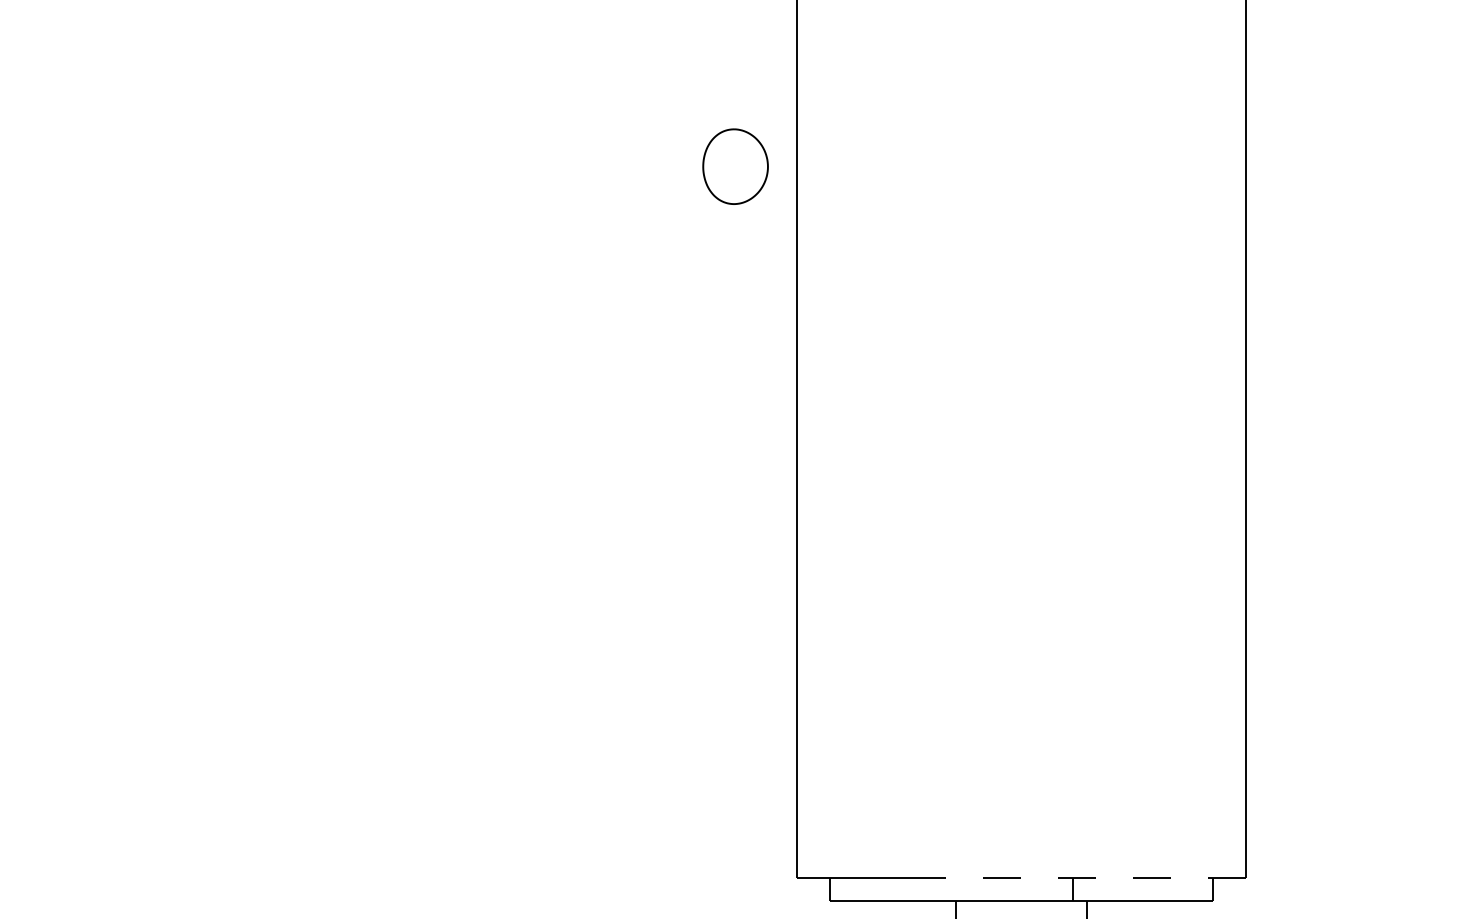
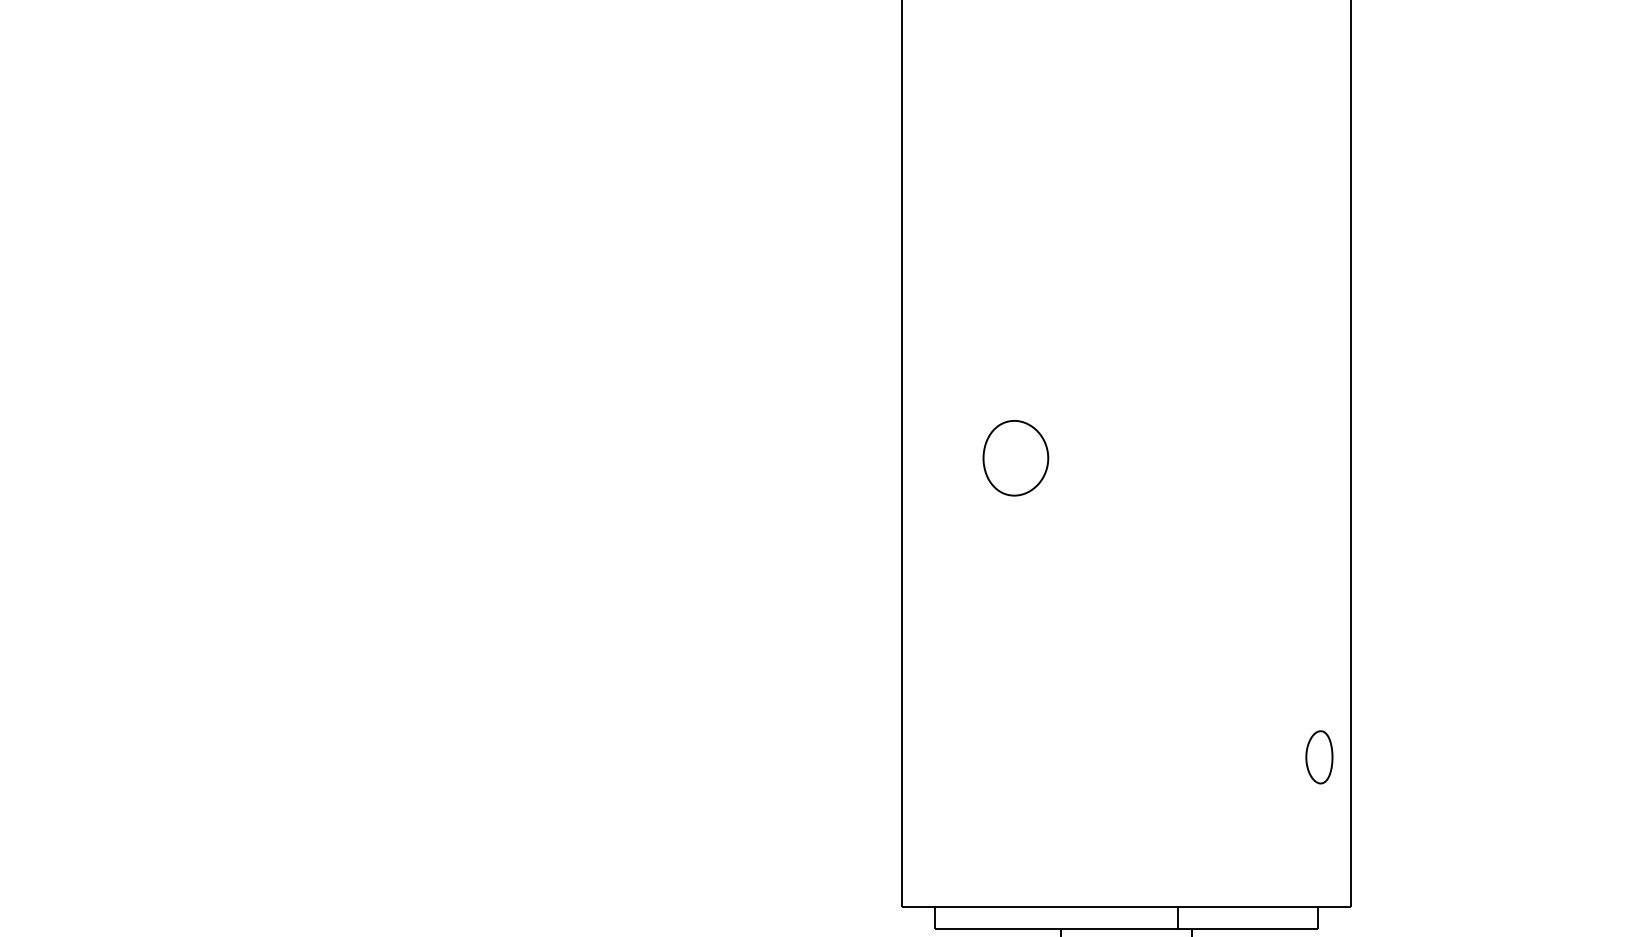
part: (735, 166) -> (1015, 458), moved
part: (1214, 728) -> (1319, 757), added
line: (1077, 877) -> (1182, 906), dashed -> solid

